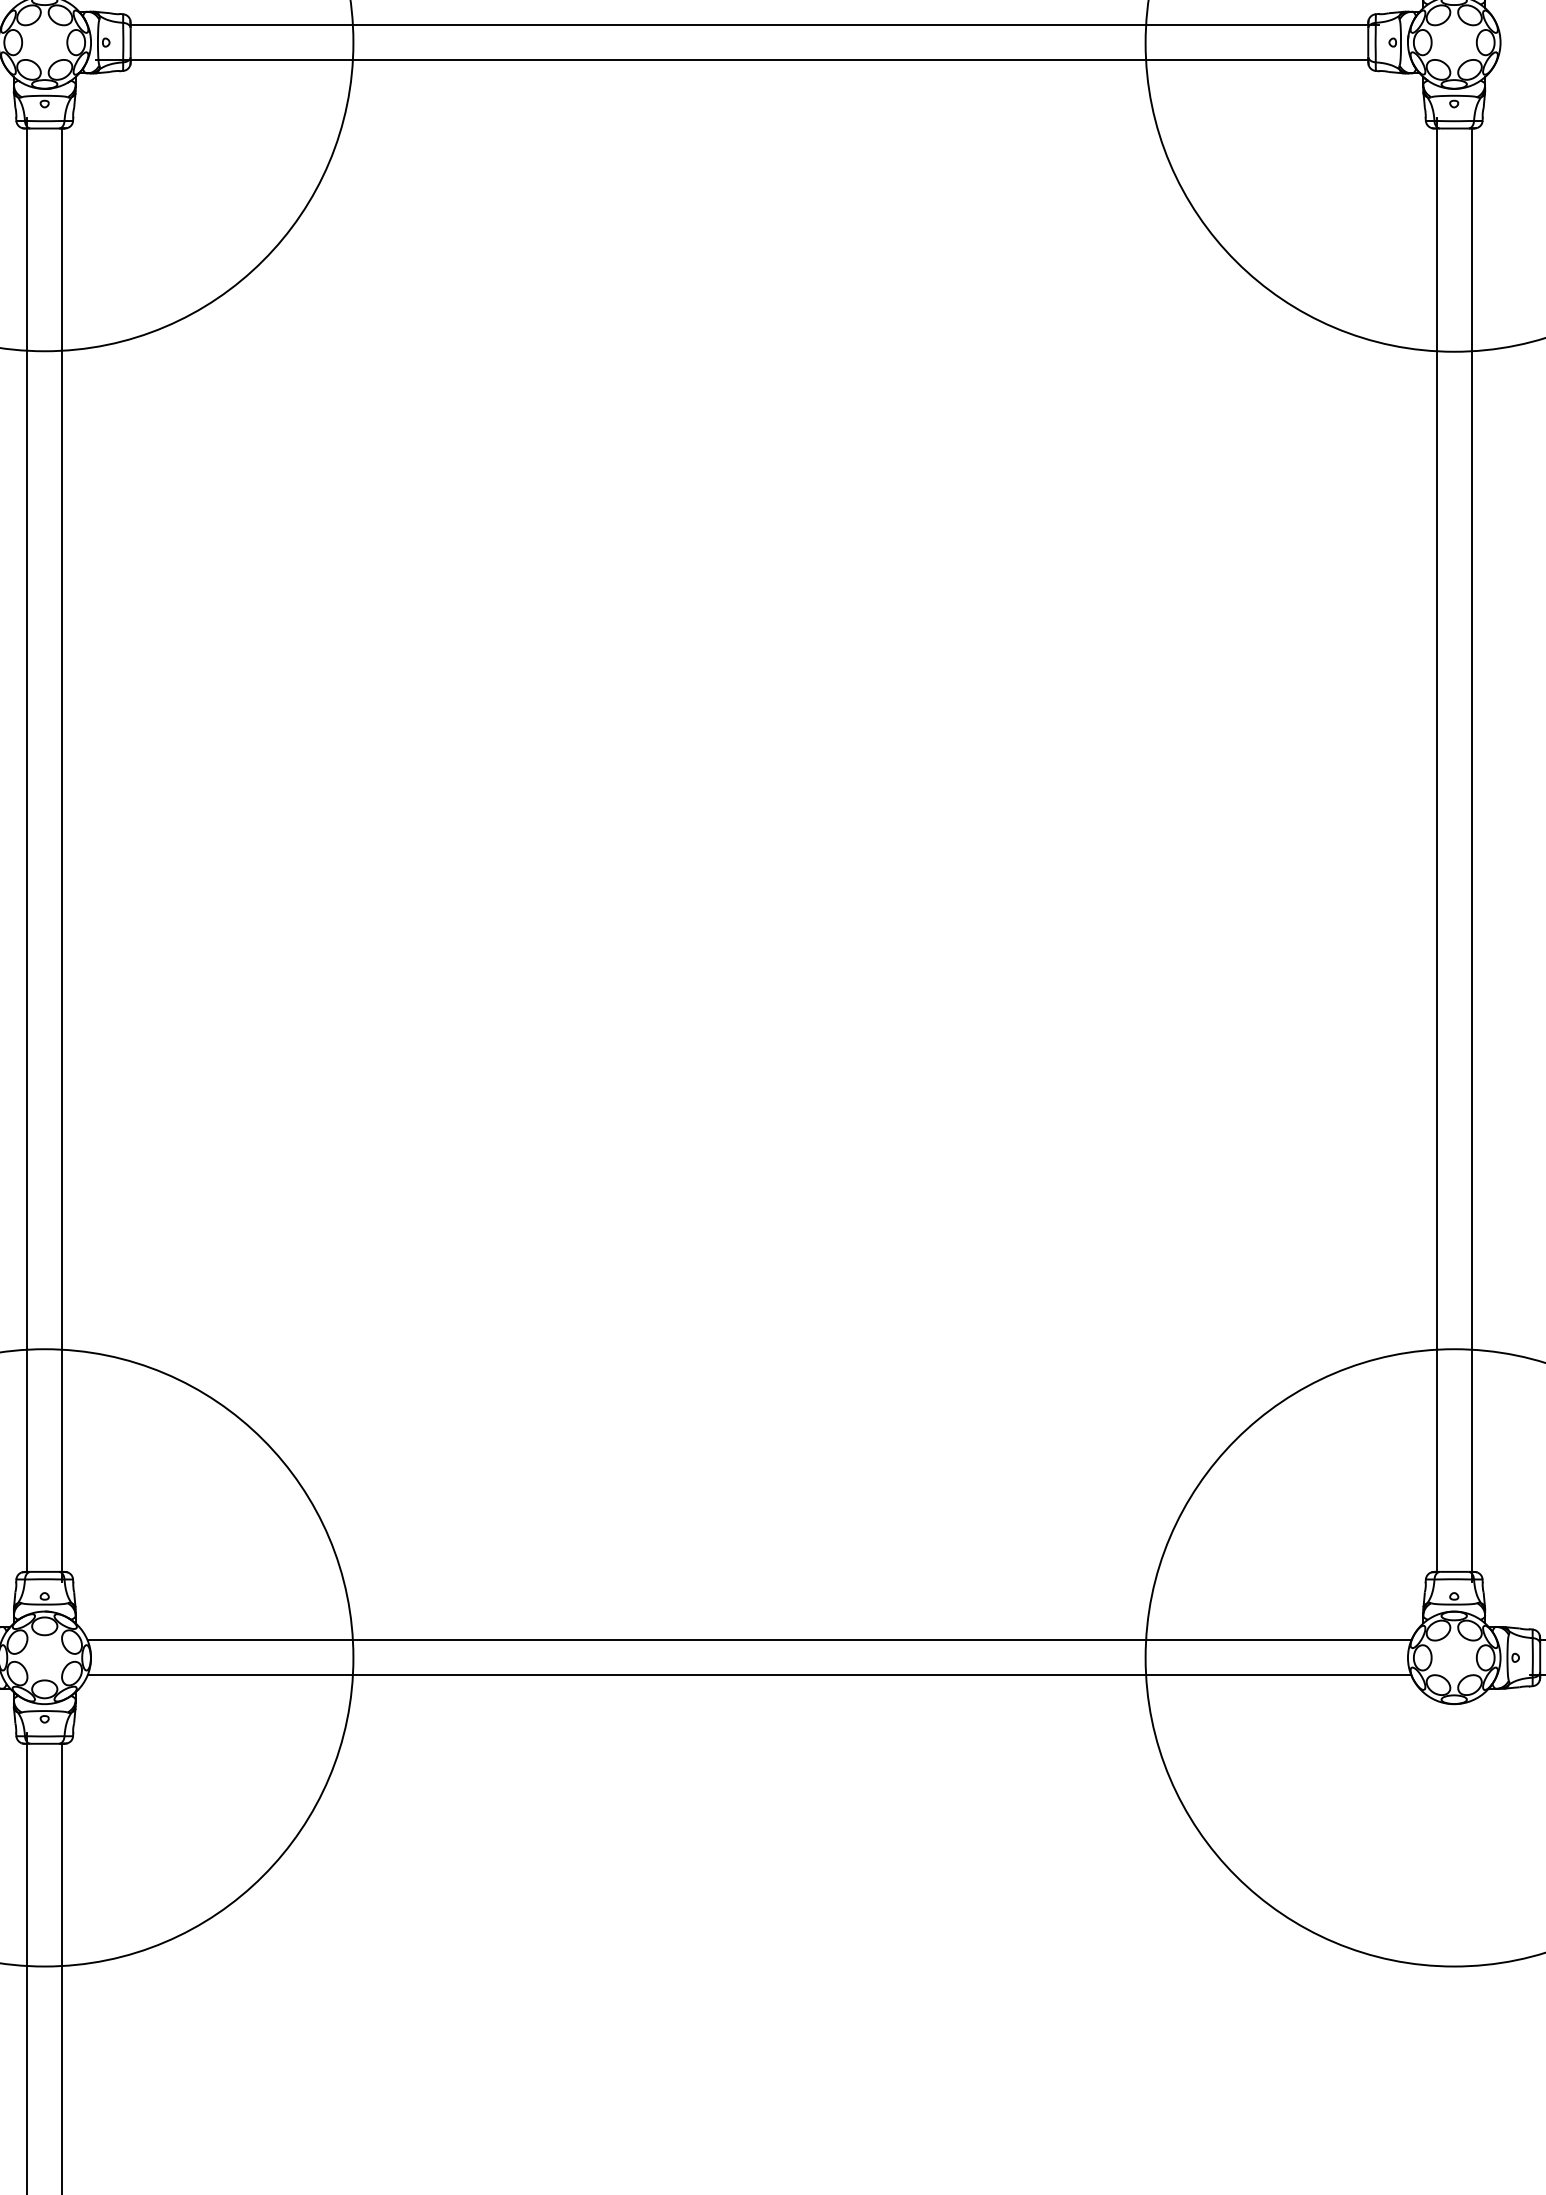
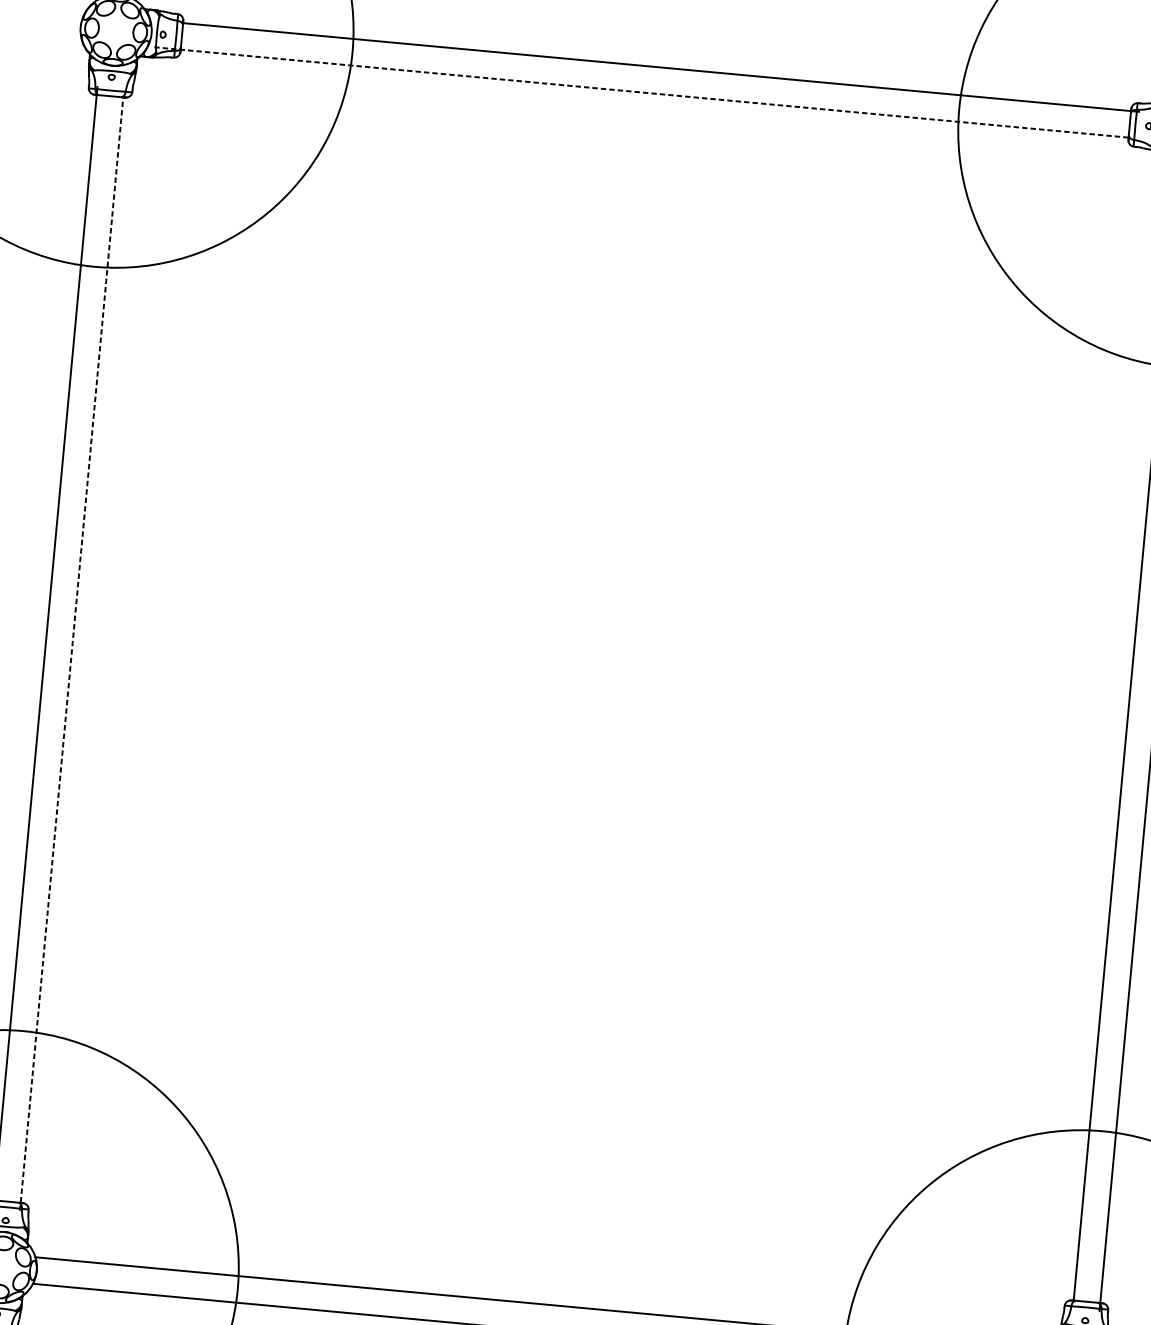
line: (732, 59) -> (641, 92), solid -> dashed
line: (62, 855) -> (71, 654), solid -> dashed

